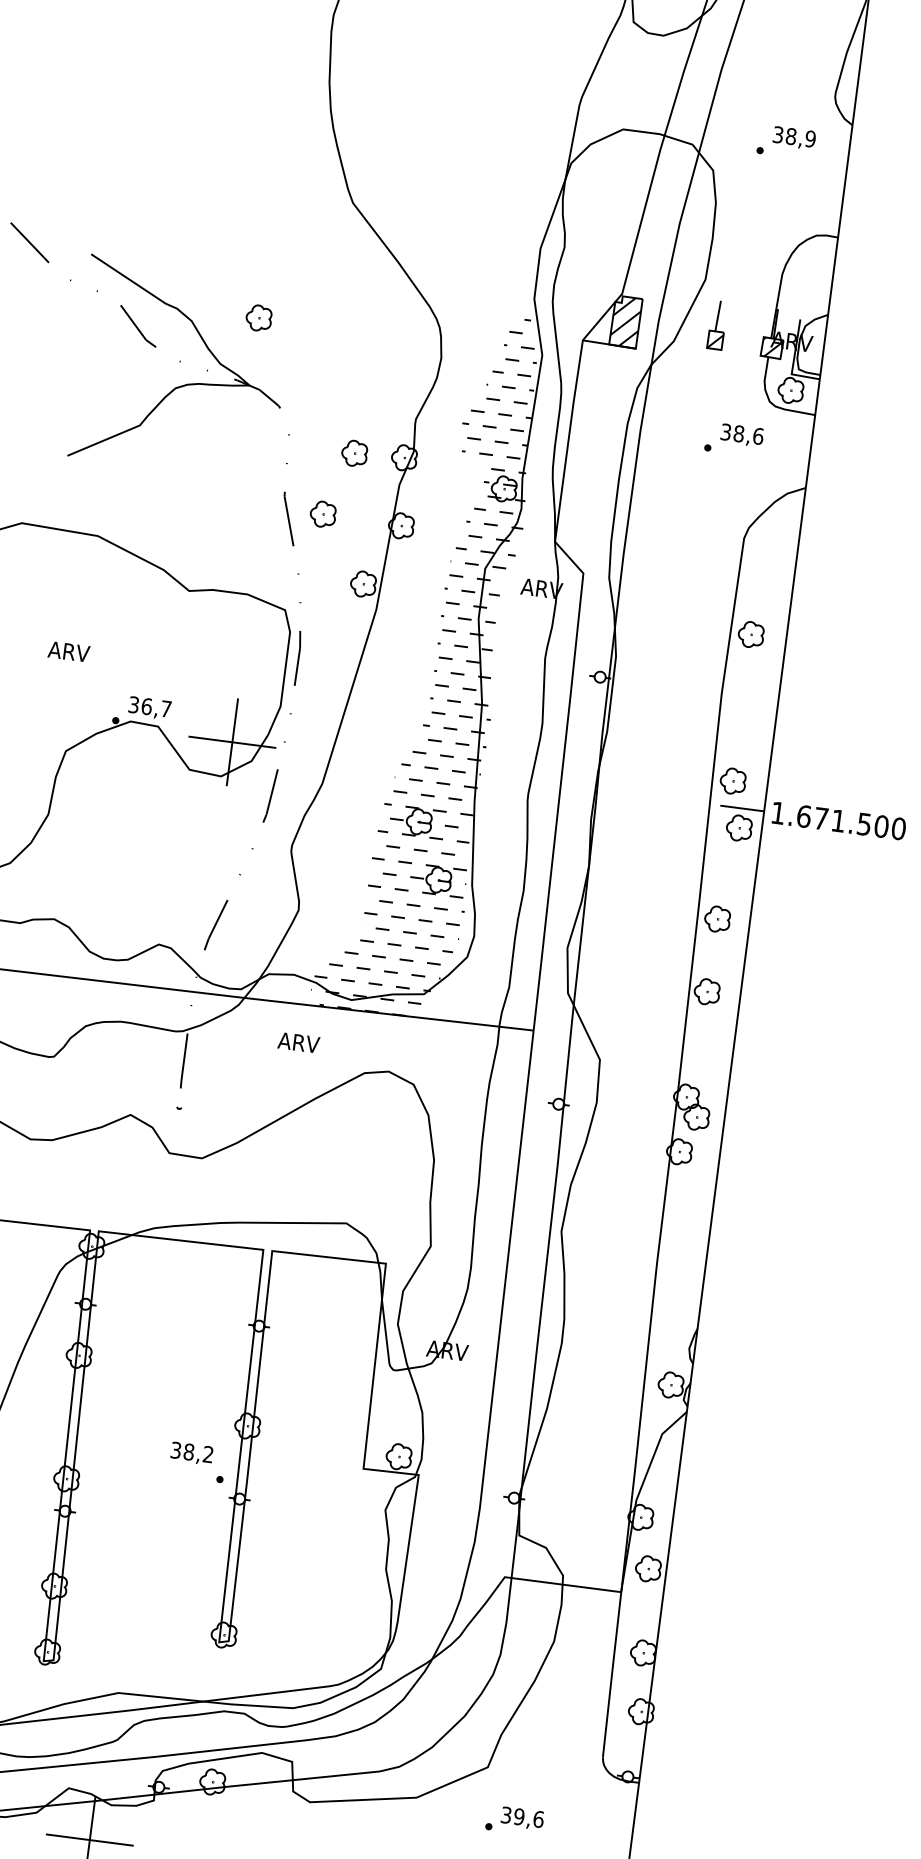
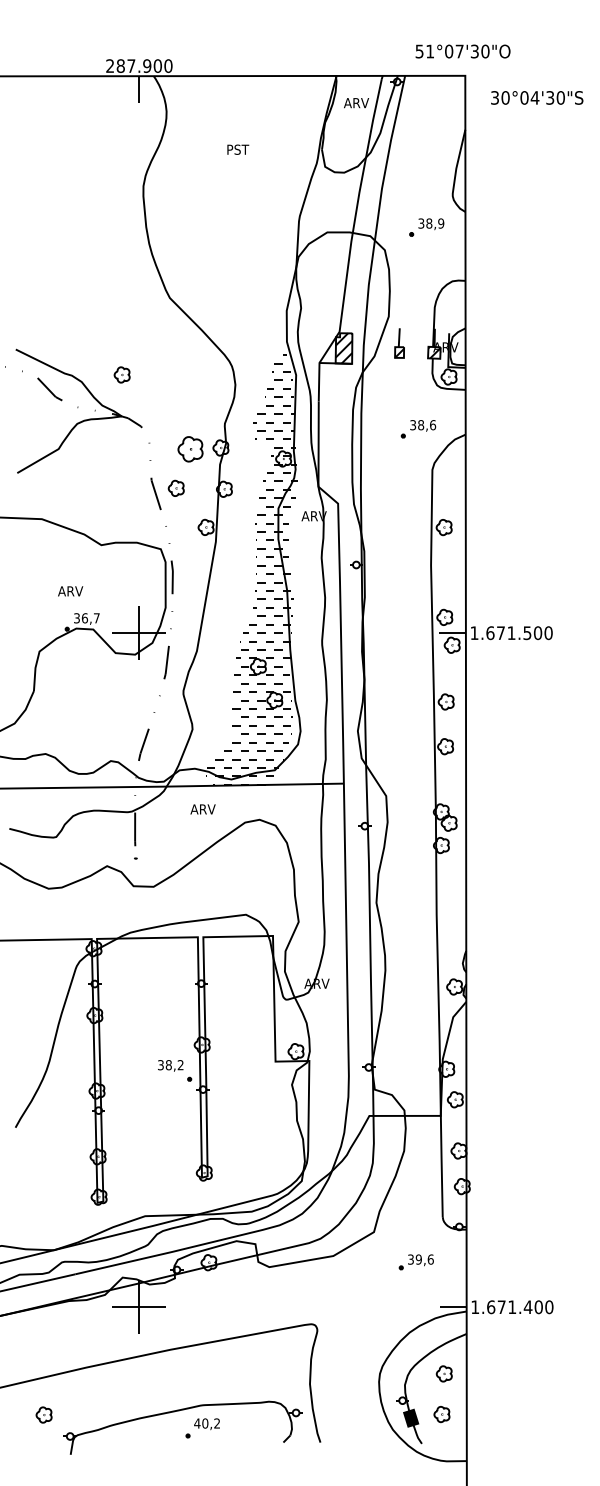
part: (733, 440) -> (418, 429), moved
part: (354, 452) -> (190, 448), size x1.6
text: (68, 652) -> (70, 591), moved
part: (513, 1820) -> (415, 1262), moved

